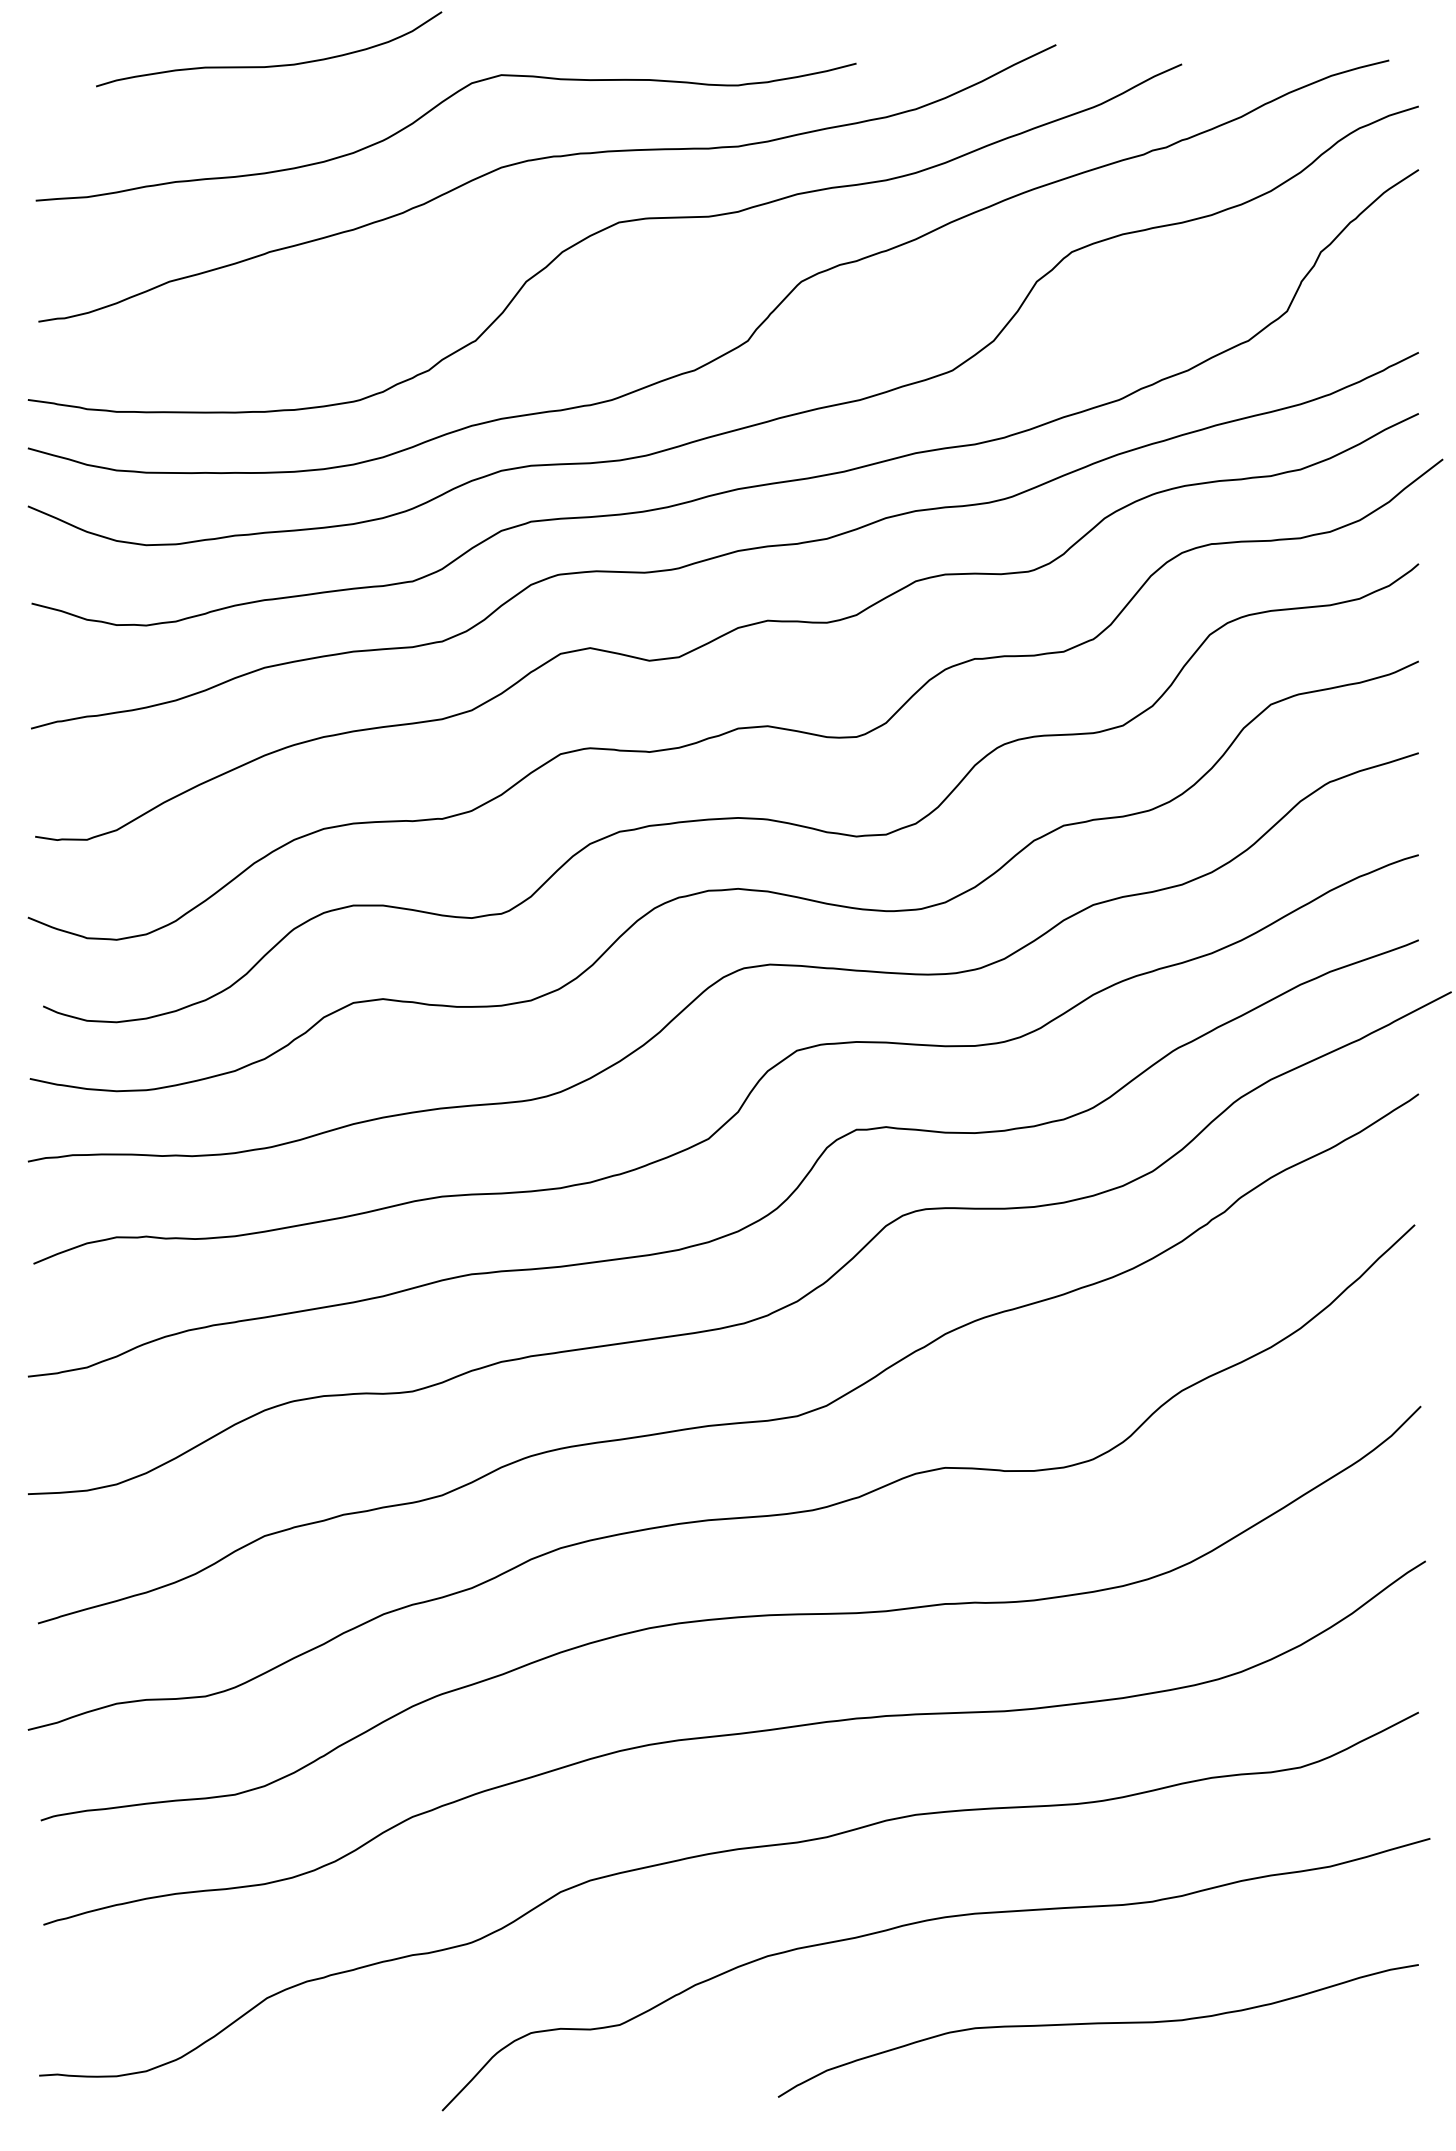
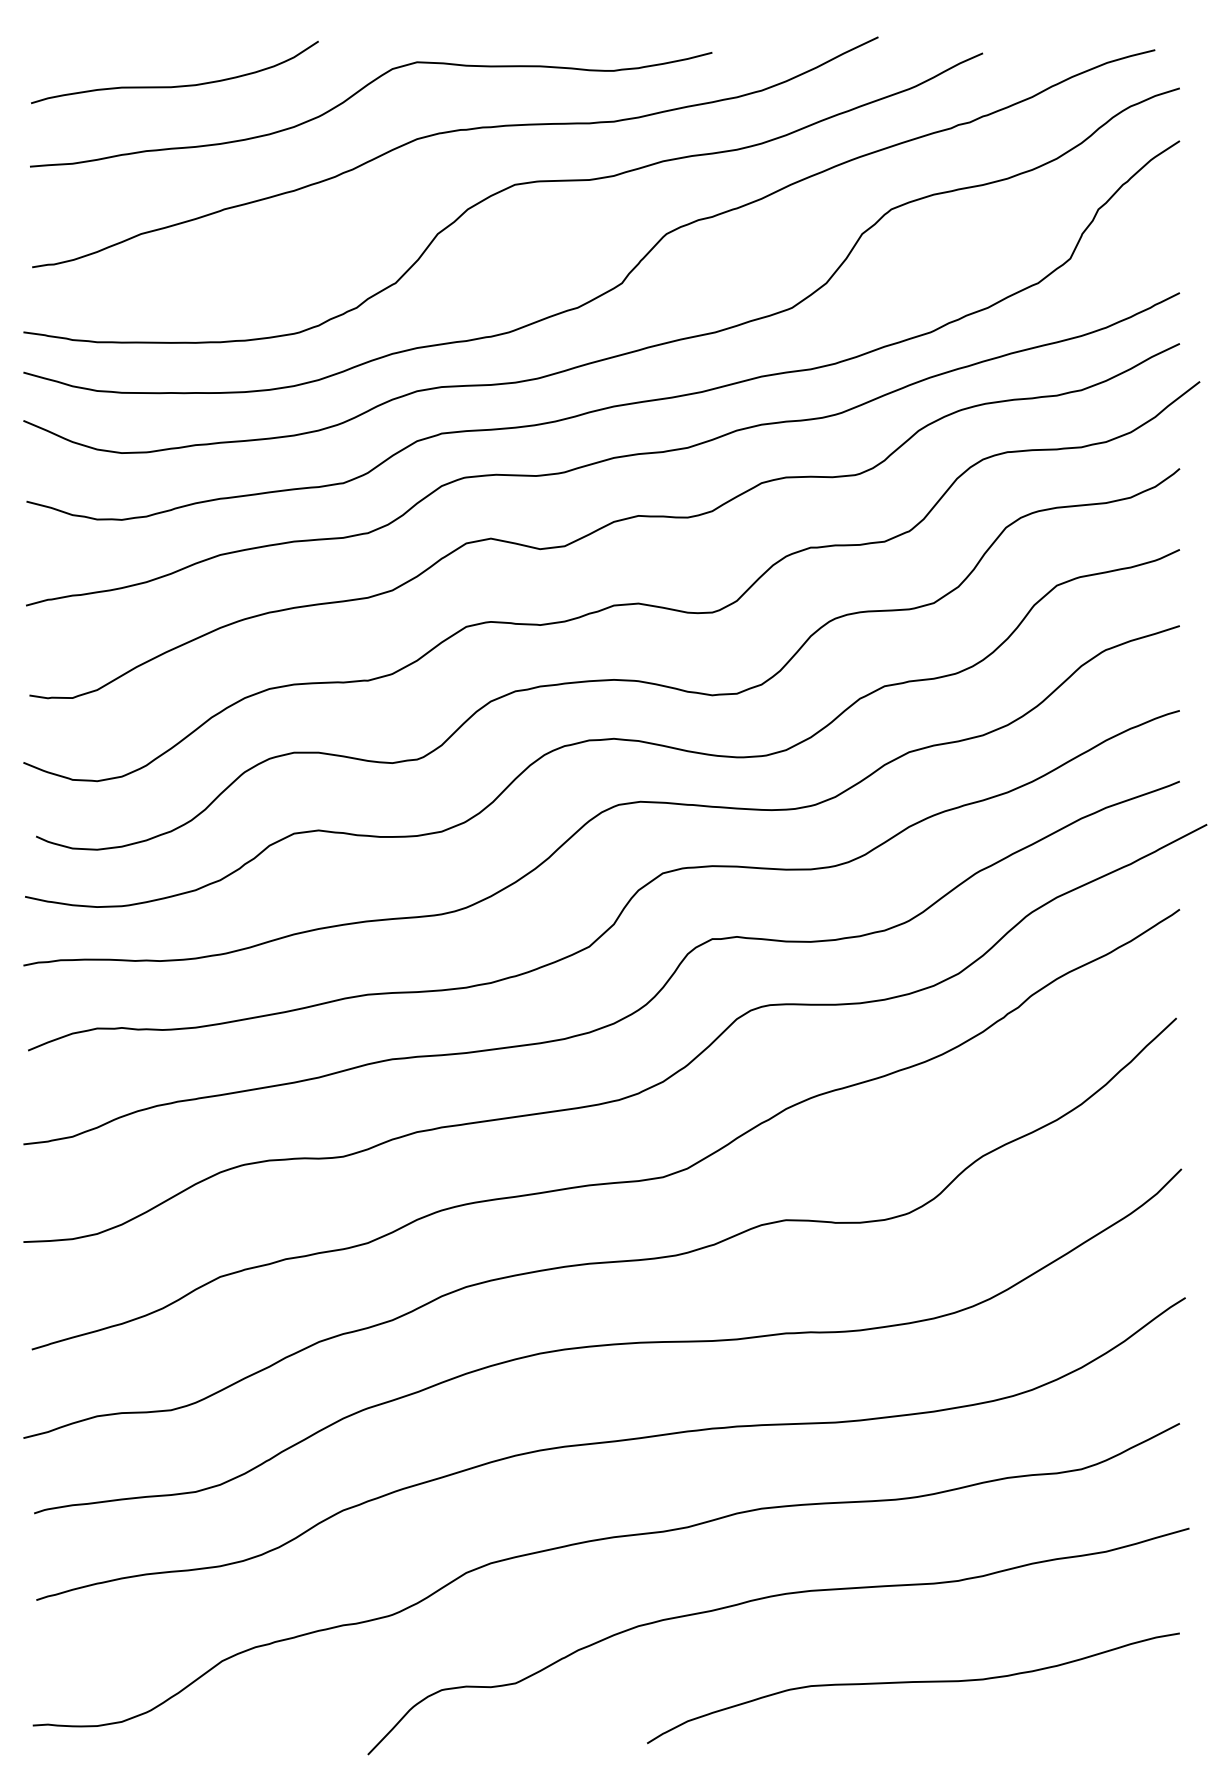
curve: (269, 65) -> (175, 85), moved

